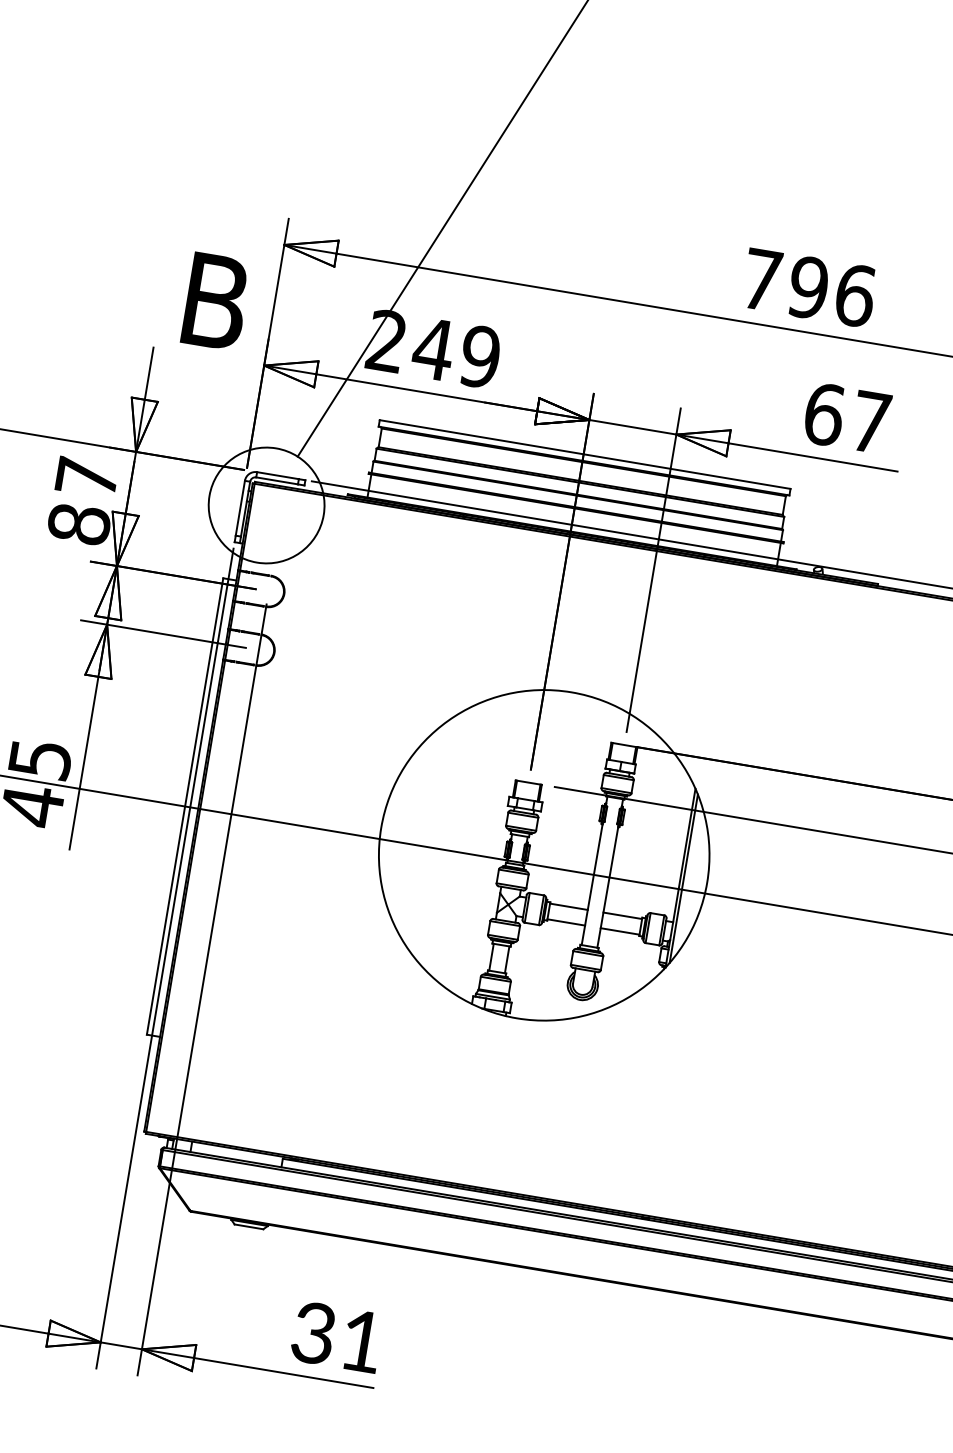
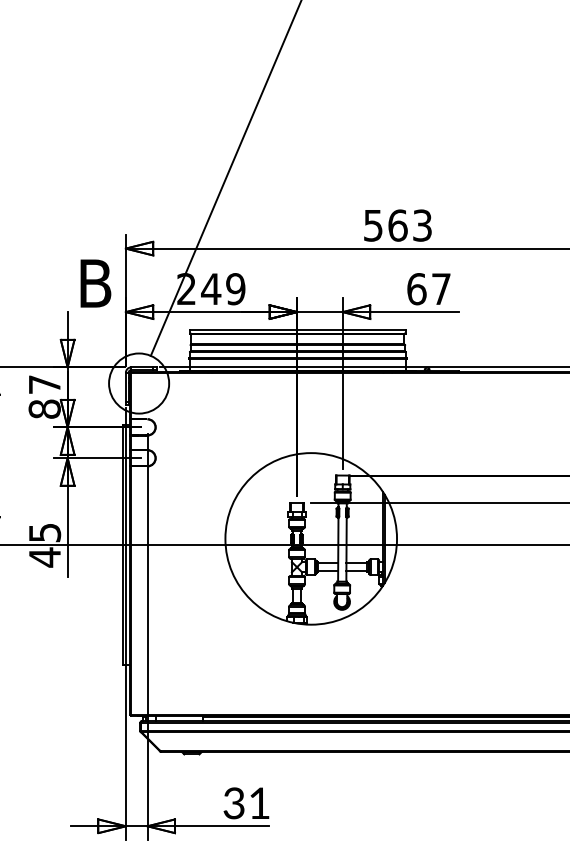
text: (809, 287) -> (398, 225), 796 -> 563

